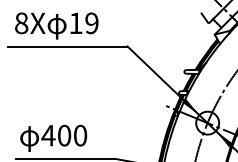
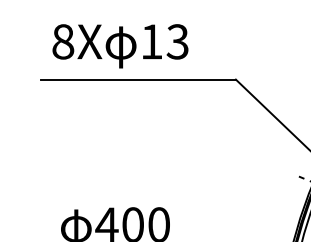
text: (91, 23) -> (177, 42), 19 -> 13

